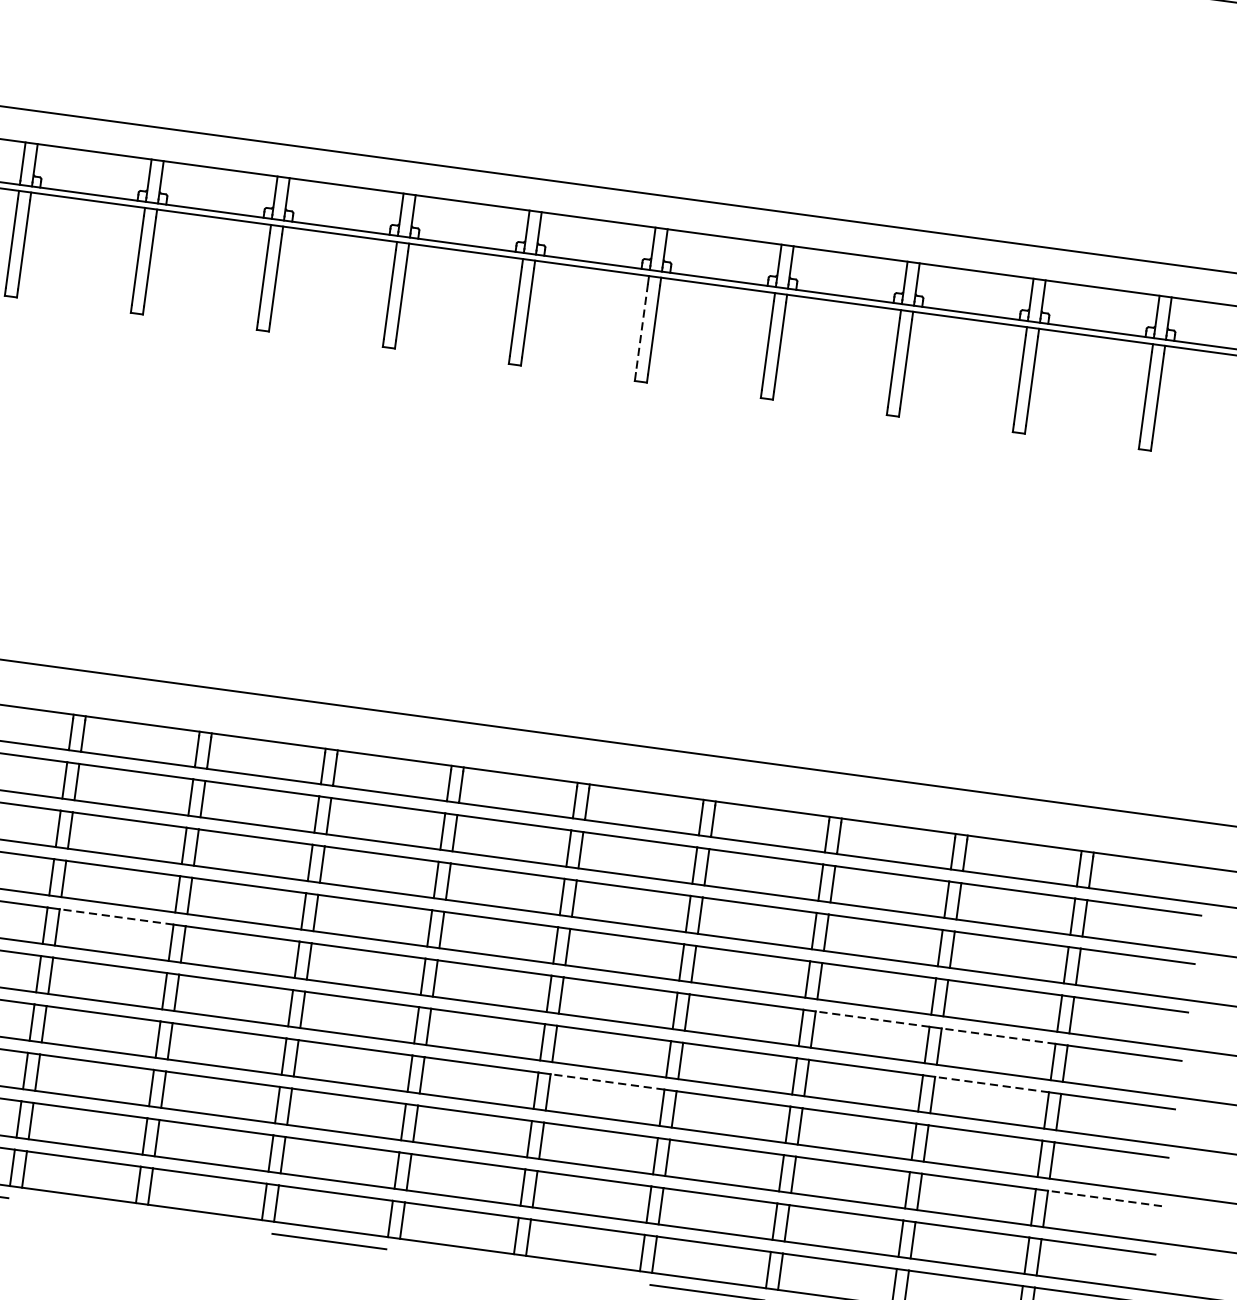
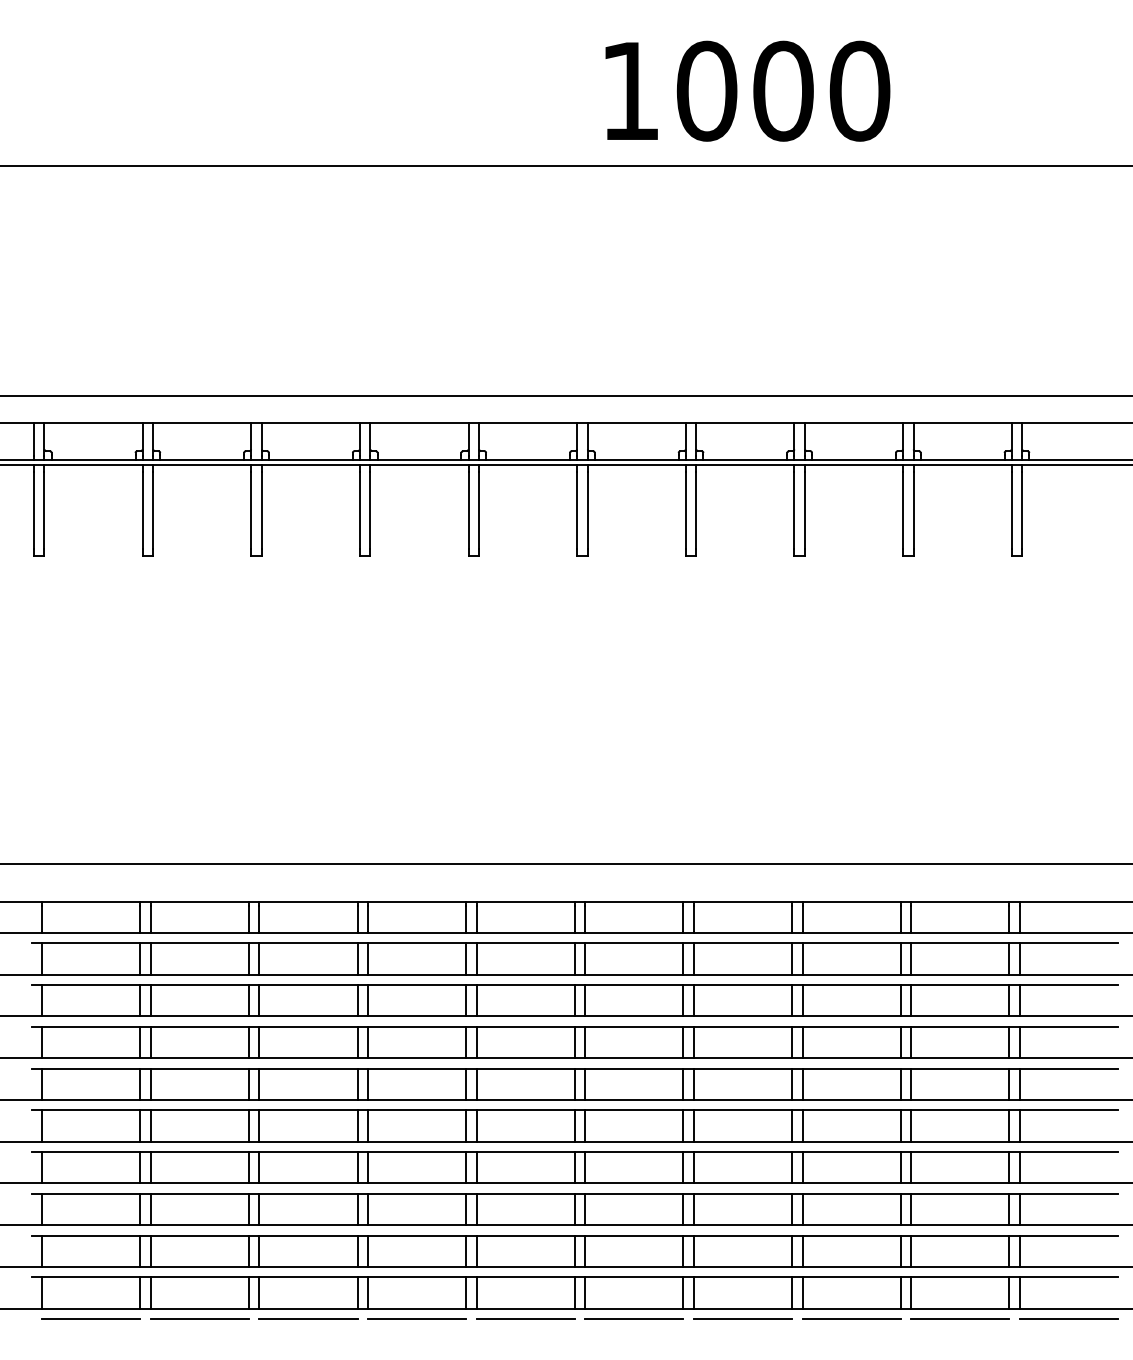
line: (642, 328) -> (577, 510), dashed -> solid
line: (116, 916) -> (199, 1068), dashed -> solid
line: (872, 1018) -> (851, 1068), dashed -> solid
line: (997, 1035) -> (959, 1068), dashed -> solid
line: (606, 1082) -> (633, 1152), dashed -> solid
line: (991, 1084) -> (959, 1110), dashed -> solid
line: (1104, 1197) -> (1068, 1193), dashed -> solid
line: (76, 1207) -> (199, 1319), added
line: (203, 1224) -> (308, 1319), added
line: (455, 1258) -> (525, 1319), added
line: (581, 1276) -> (634, 1319), added

